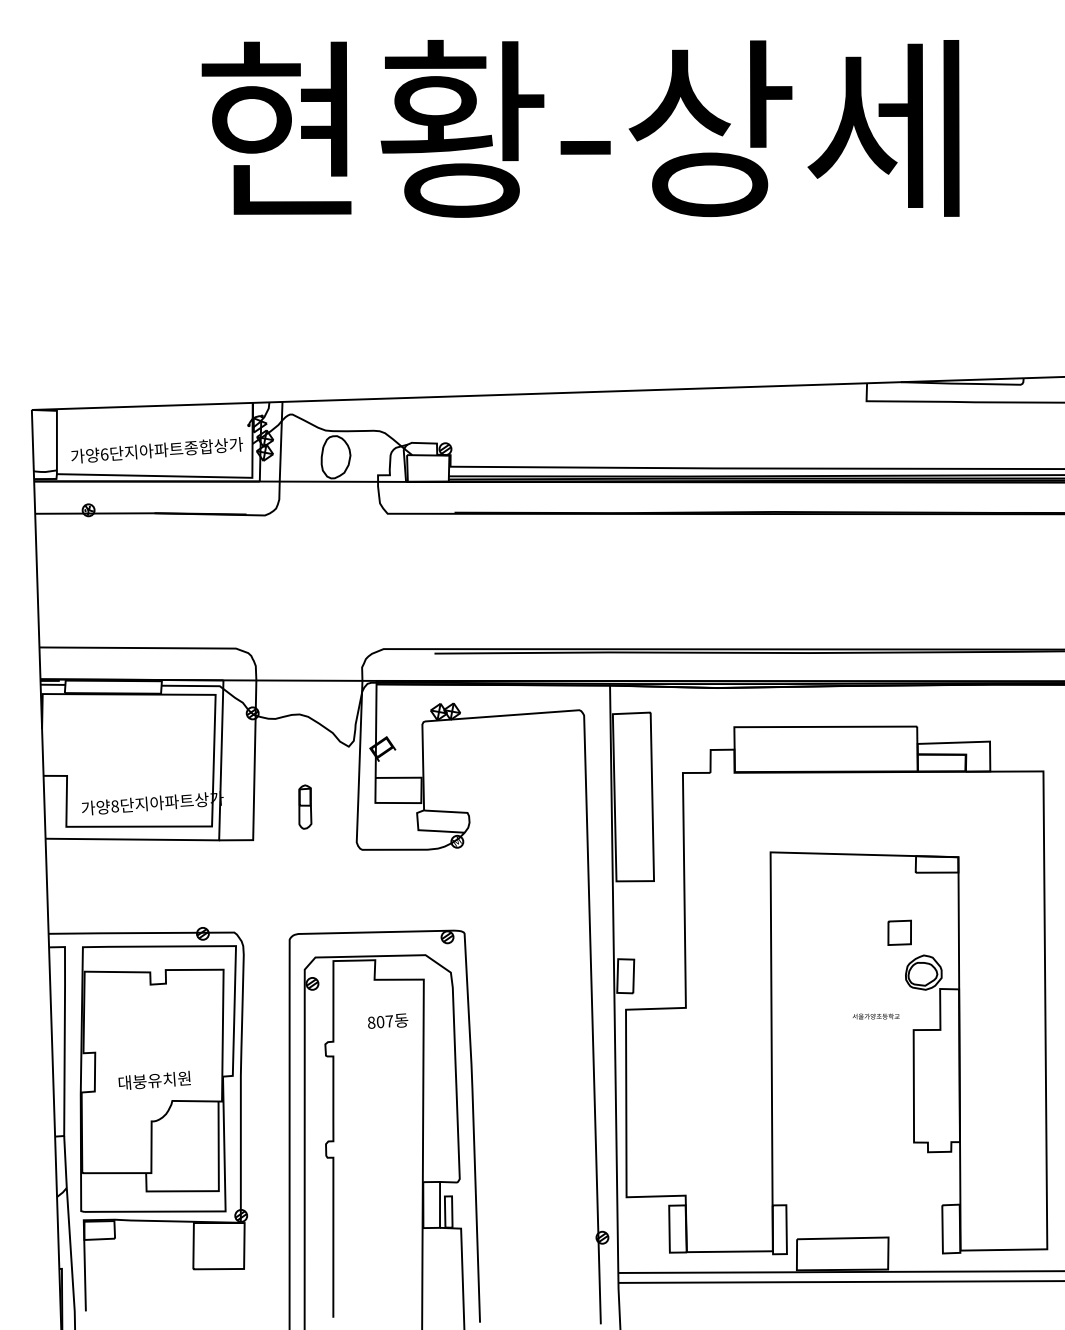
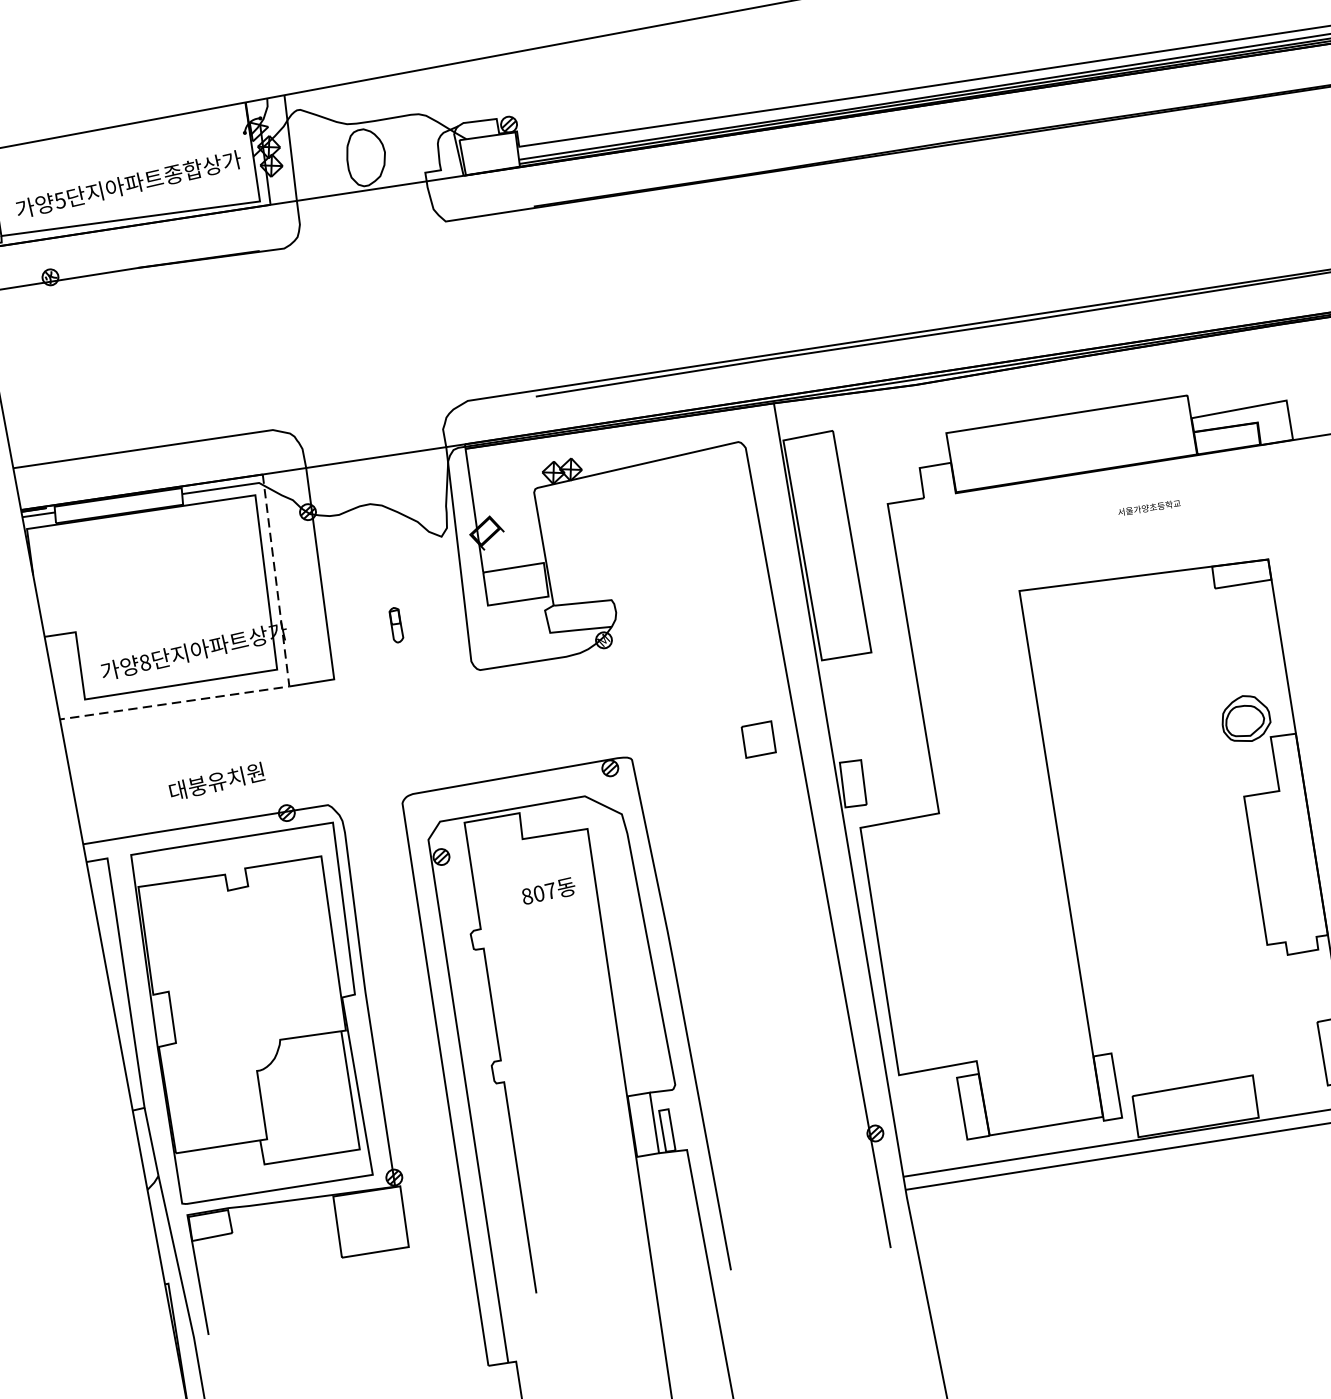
text: (104, 454) -> (60, 200), 6 -> 5
part: (305, 806) -> (396, 624), size x0.6
line: (213, 840) -> (281, 687), solid -> dashed
part: (899, 932) -> (758, 739), moved
text: (875, 1016) -> (1148, 507), moved
text: (154, 1079) -> (216, 780), moved

